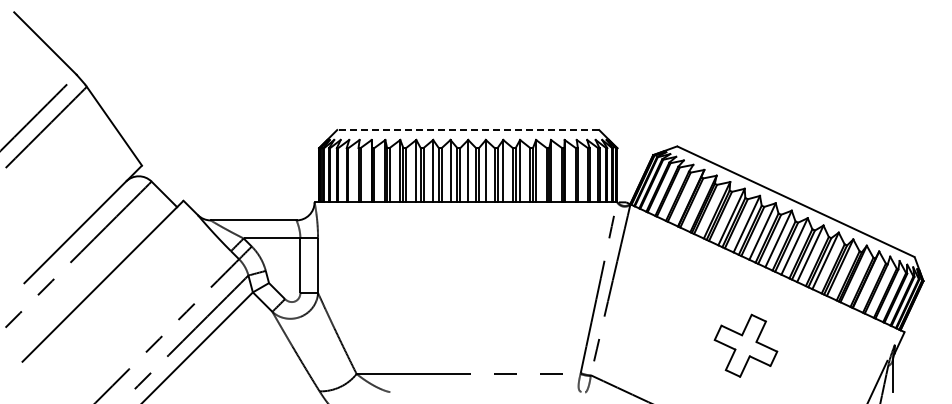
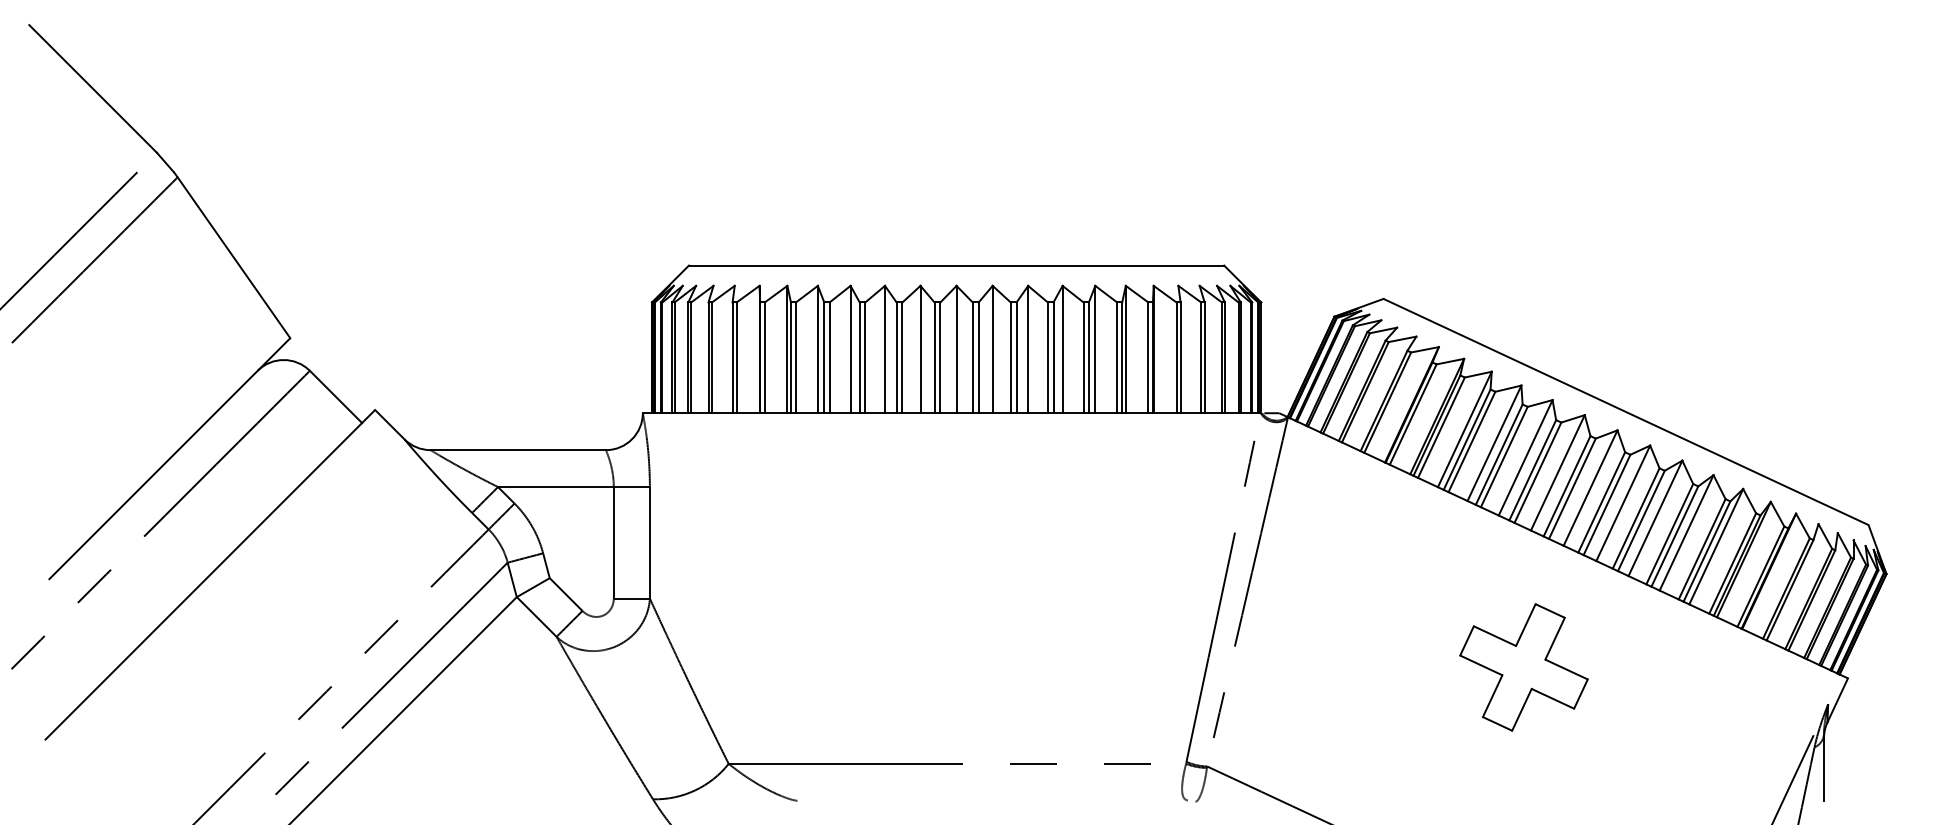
line: (467, 130) -> (955, 266), dashed -> solid
part: (745, 345) -> (1522, 666), moved

